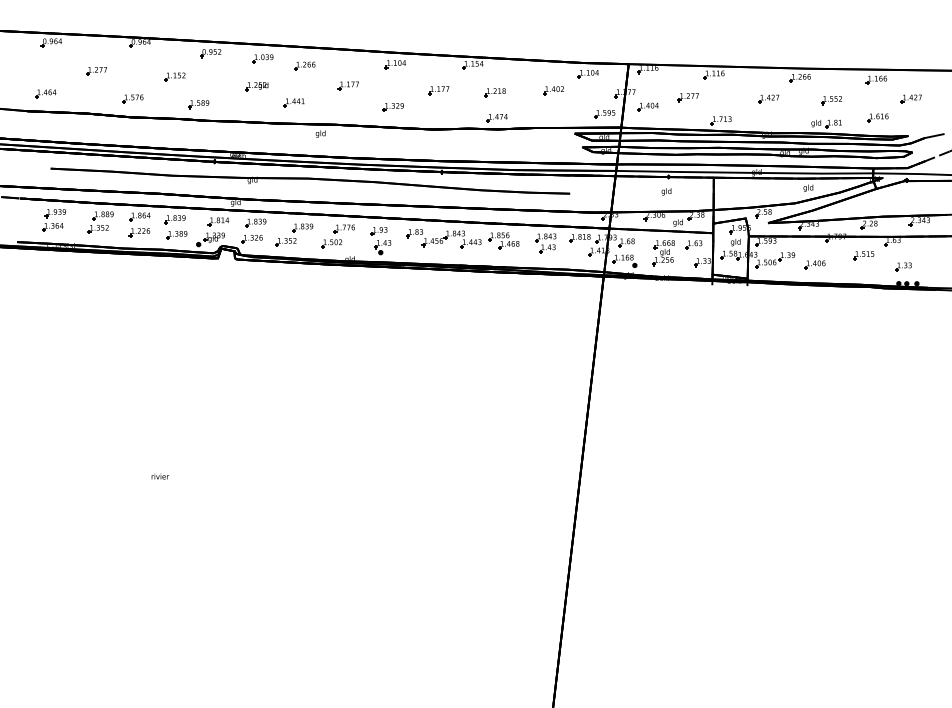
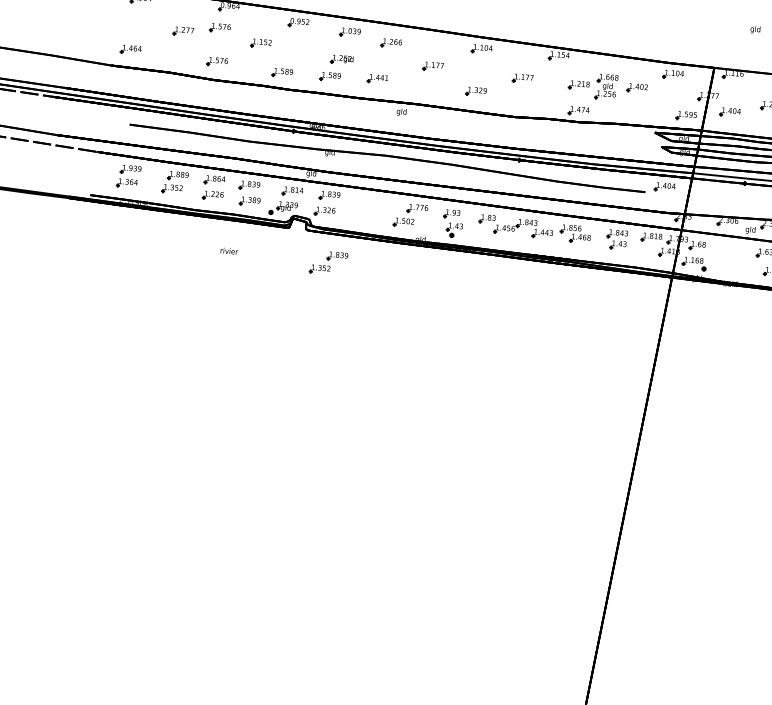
part: (132, 64) -> (219, 27), added
part: (246, 104) -> (330, 76), added
part: (588, 186) -> (664, 186), added
text: (666, 191) -> (755, 29), moved
part: (294, 234) -> (328, 262), moved
part: (663, 253) -> (606, 87), moved
text: (159, 476) -> (228, 251), moved

